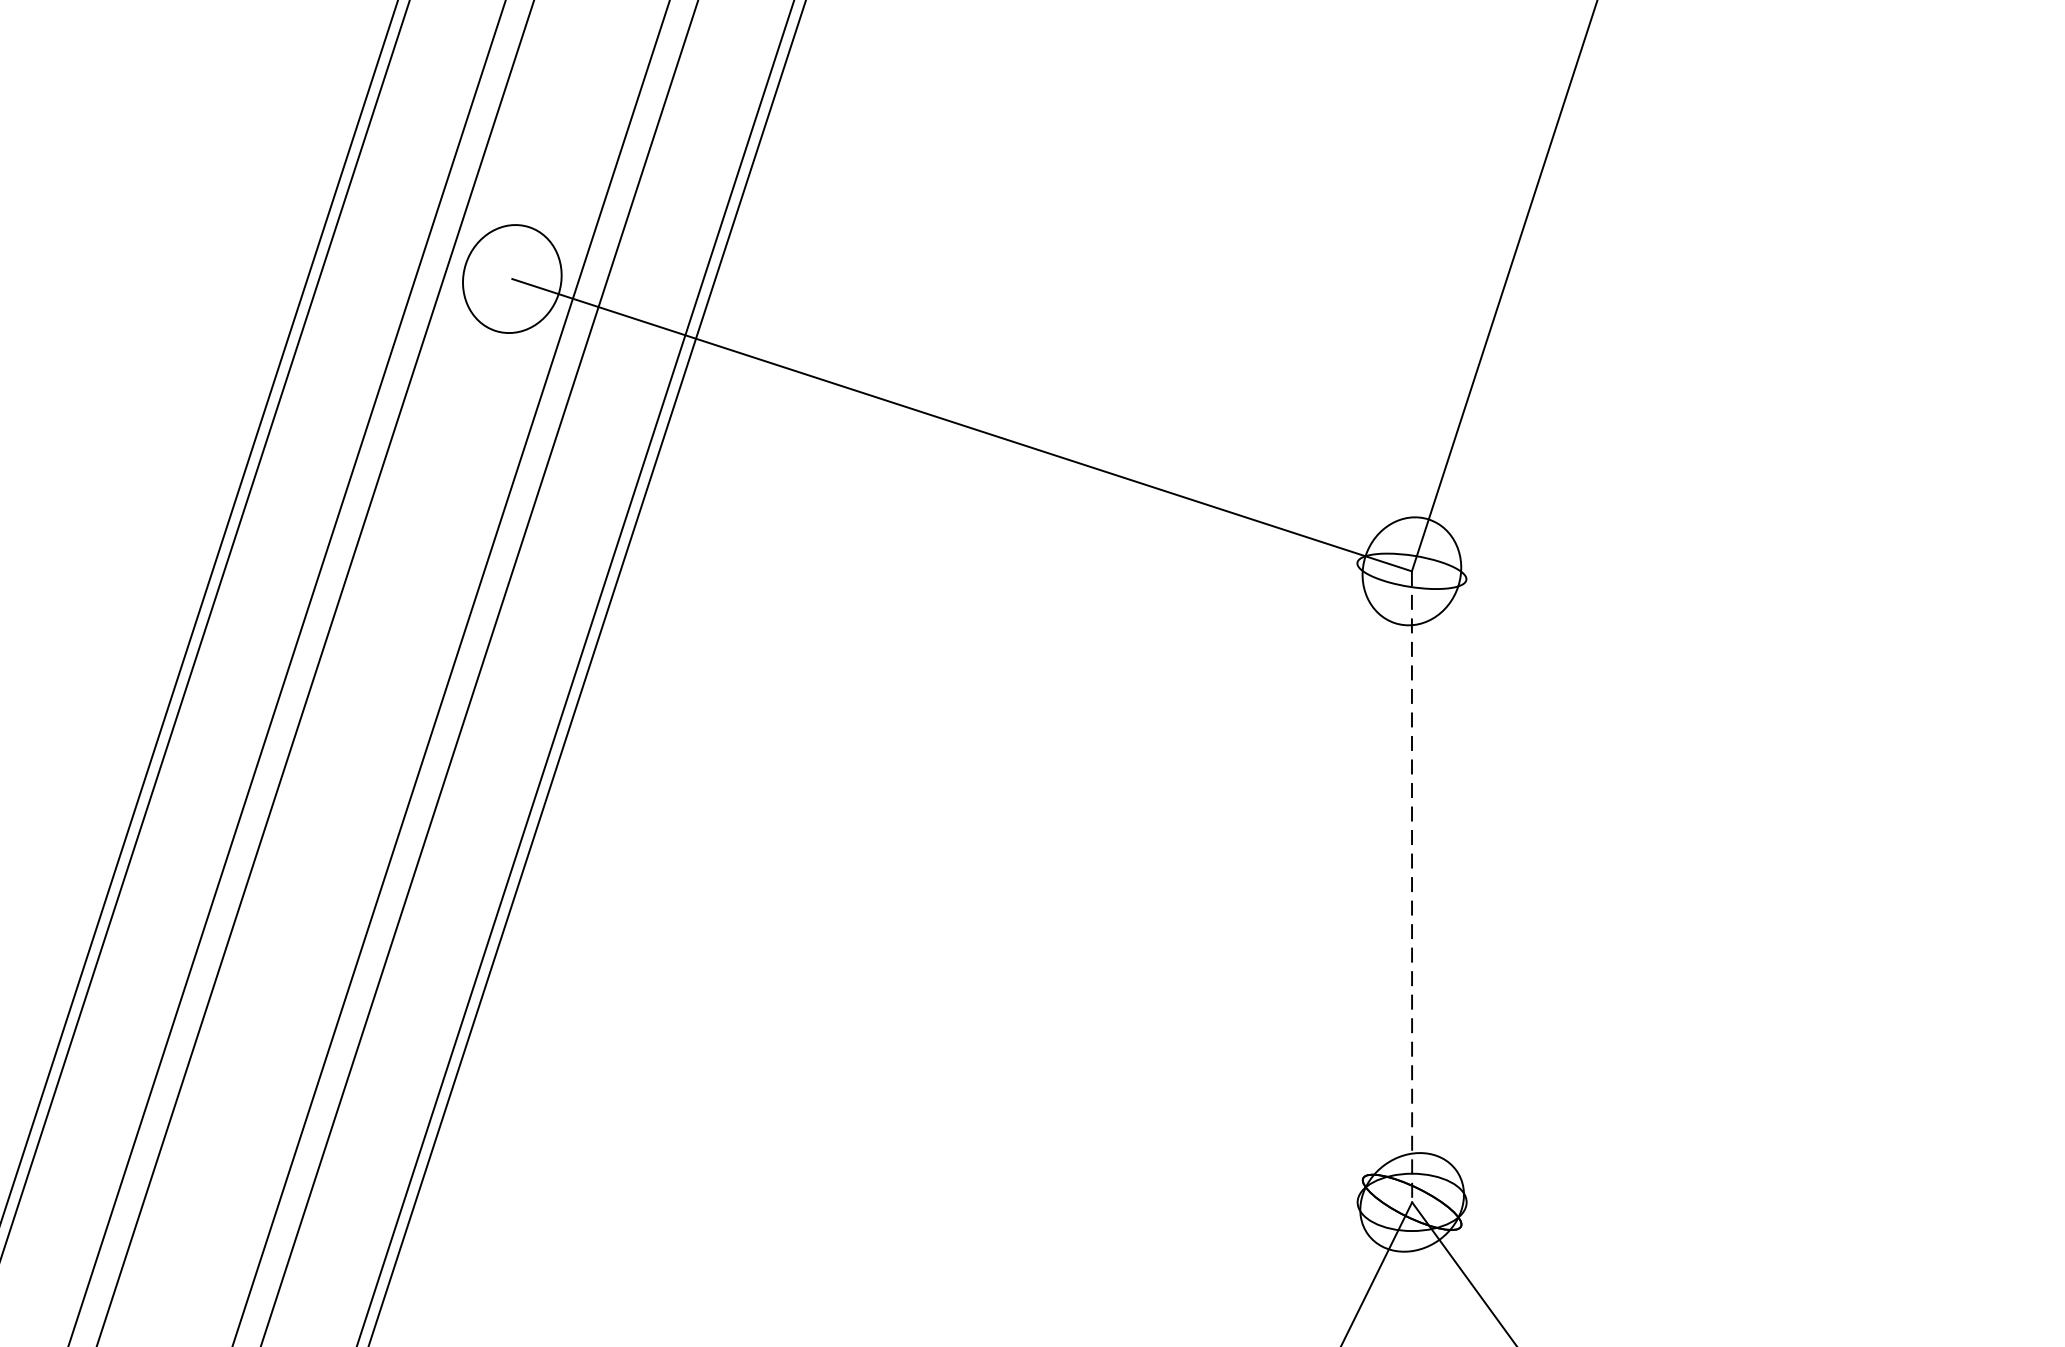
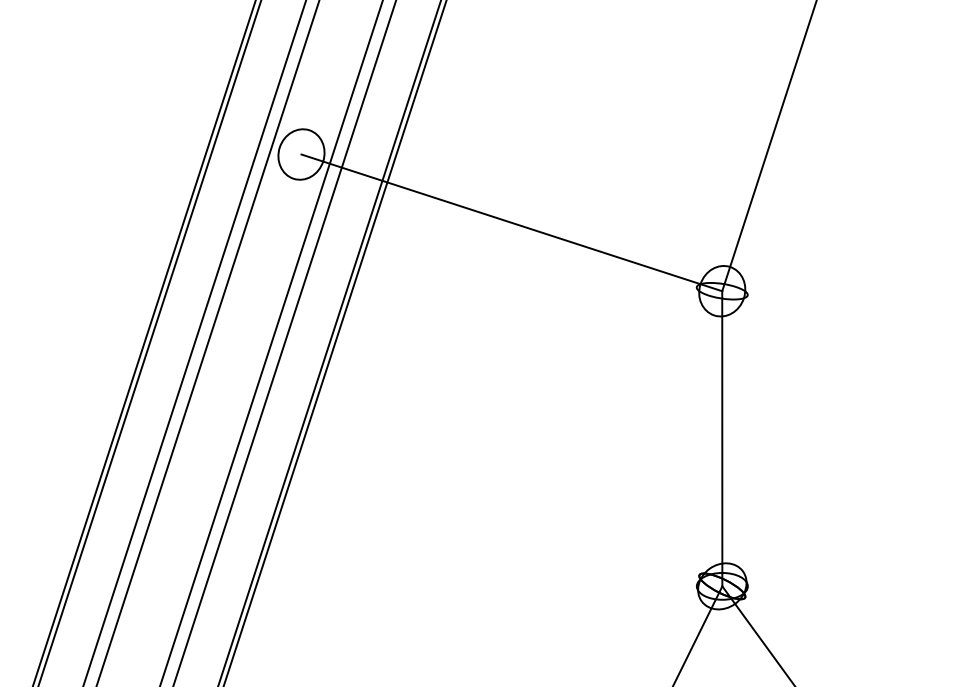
line: (1412, 886) -> (722, 438), dashed -> solid

